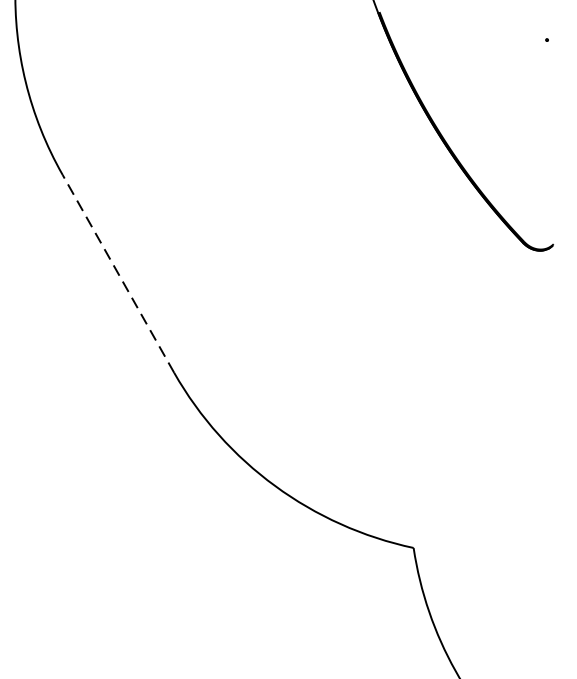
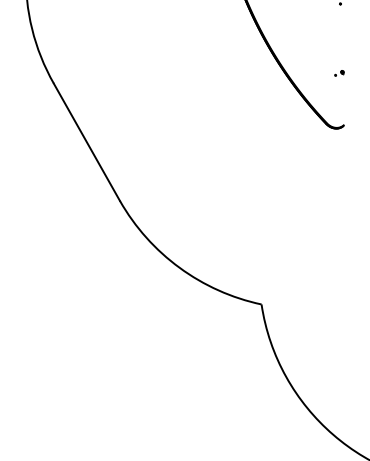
part: (545, 157) -> (339, 73), added
line: (117, 272) -> (86, 141), dashed -> solid

